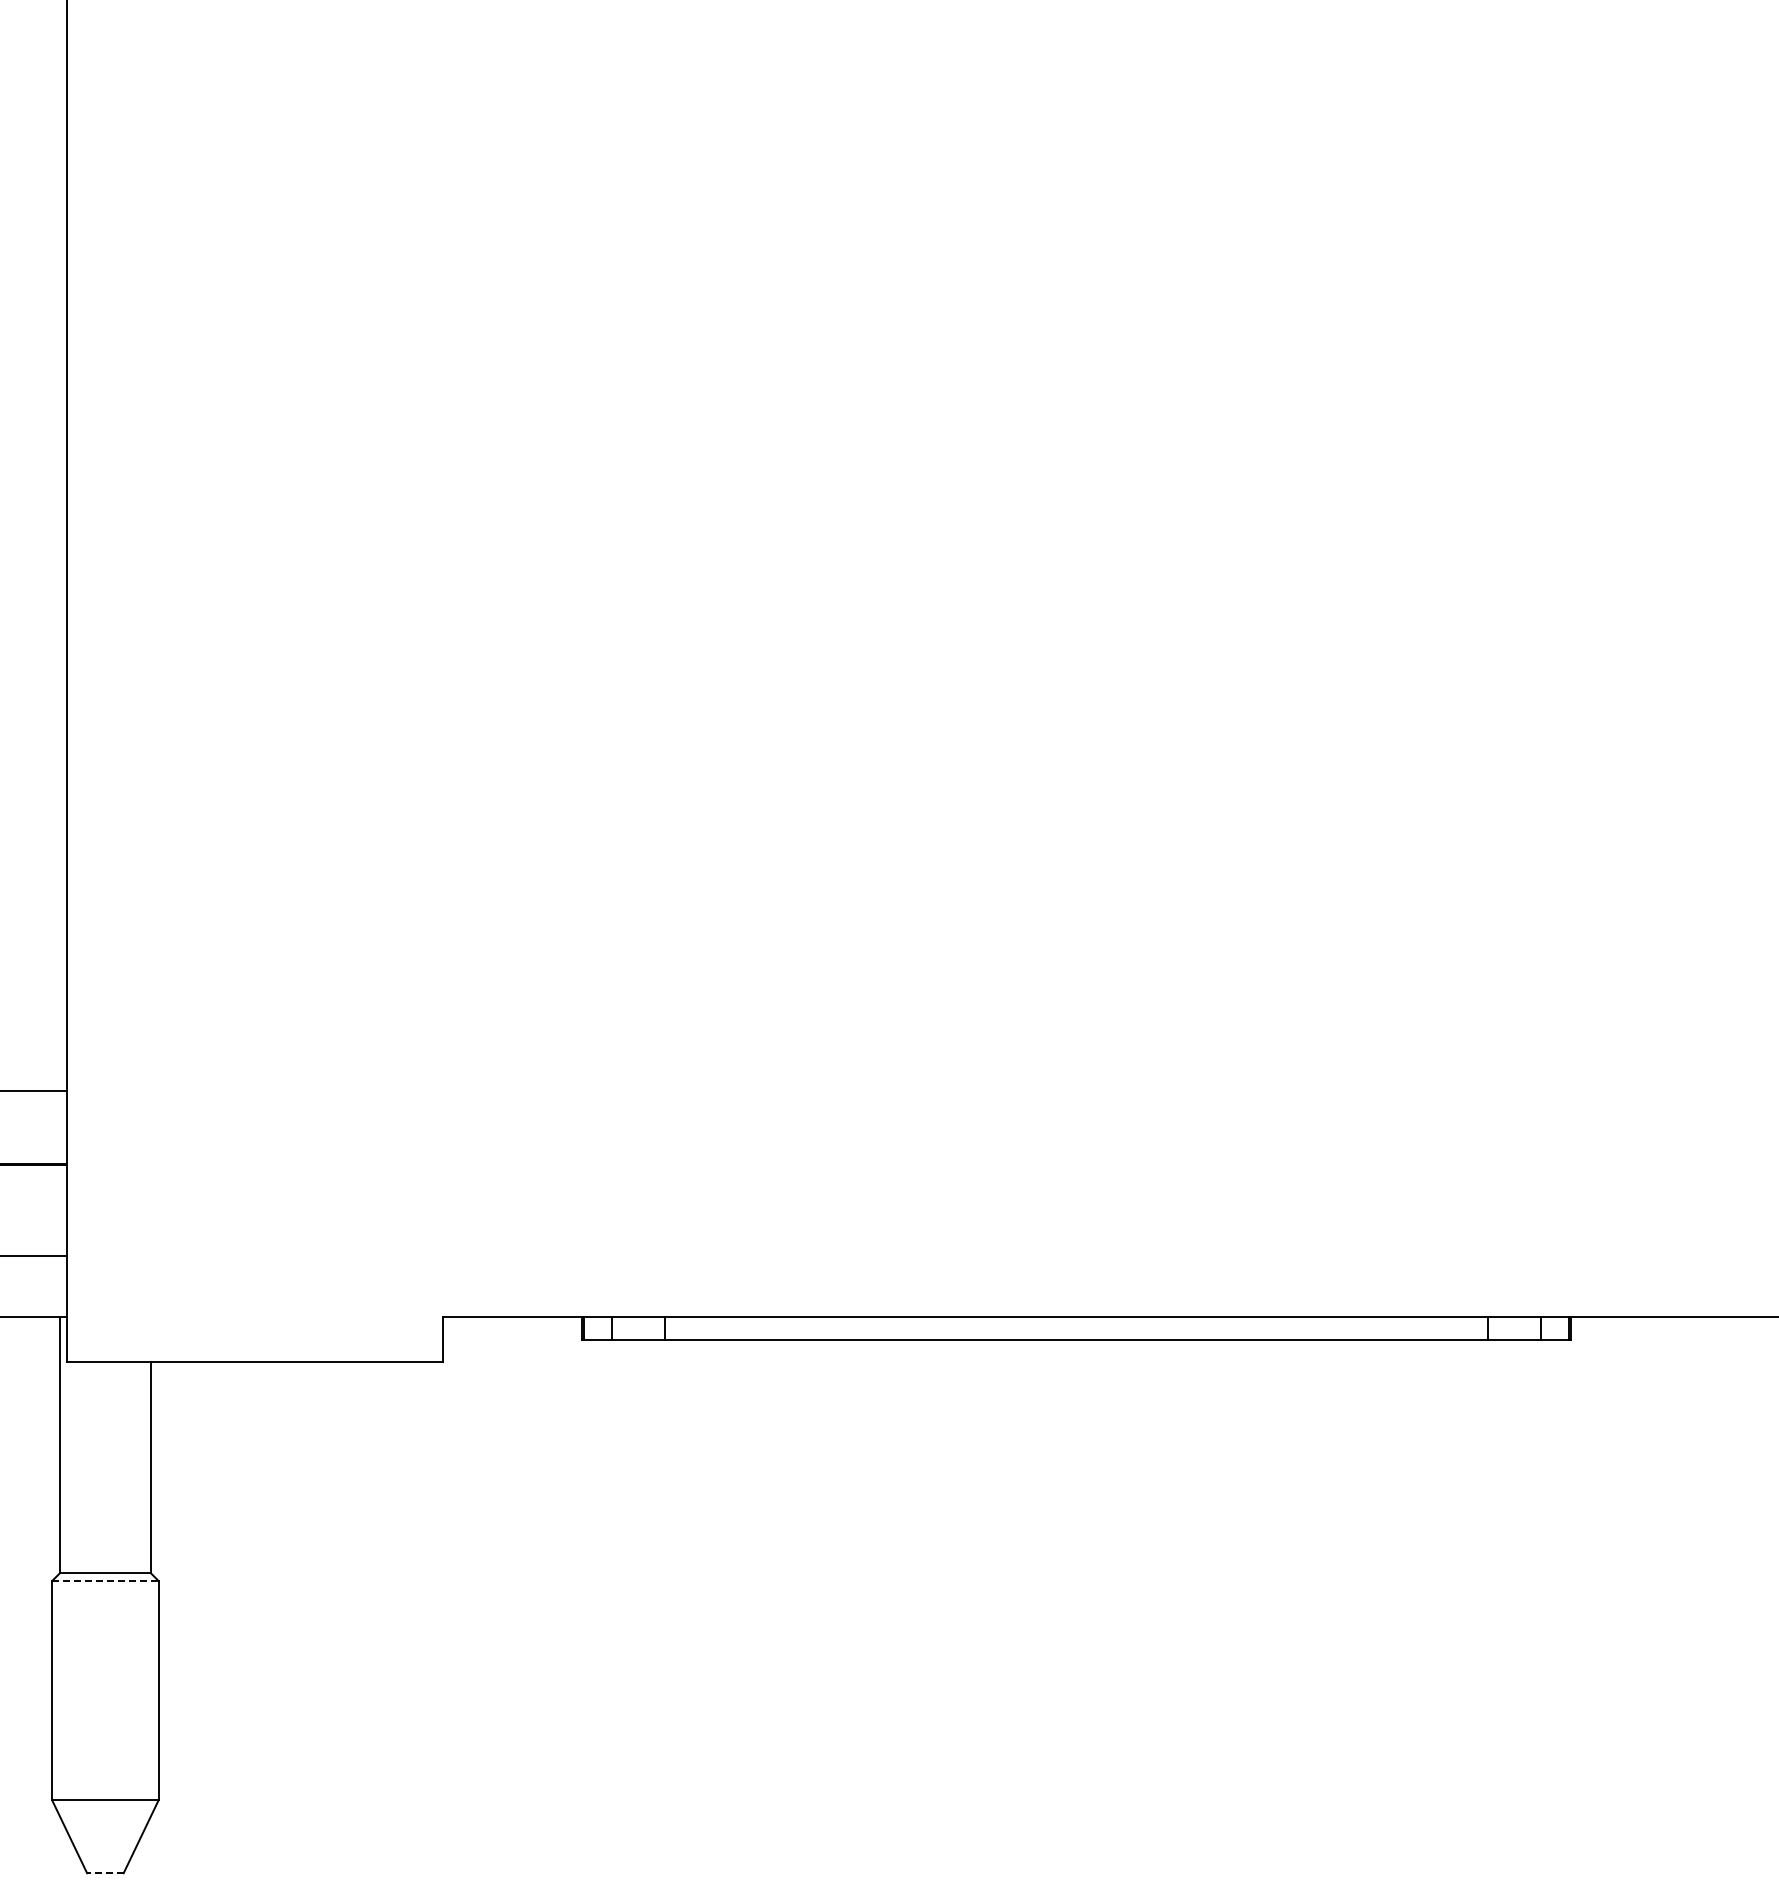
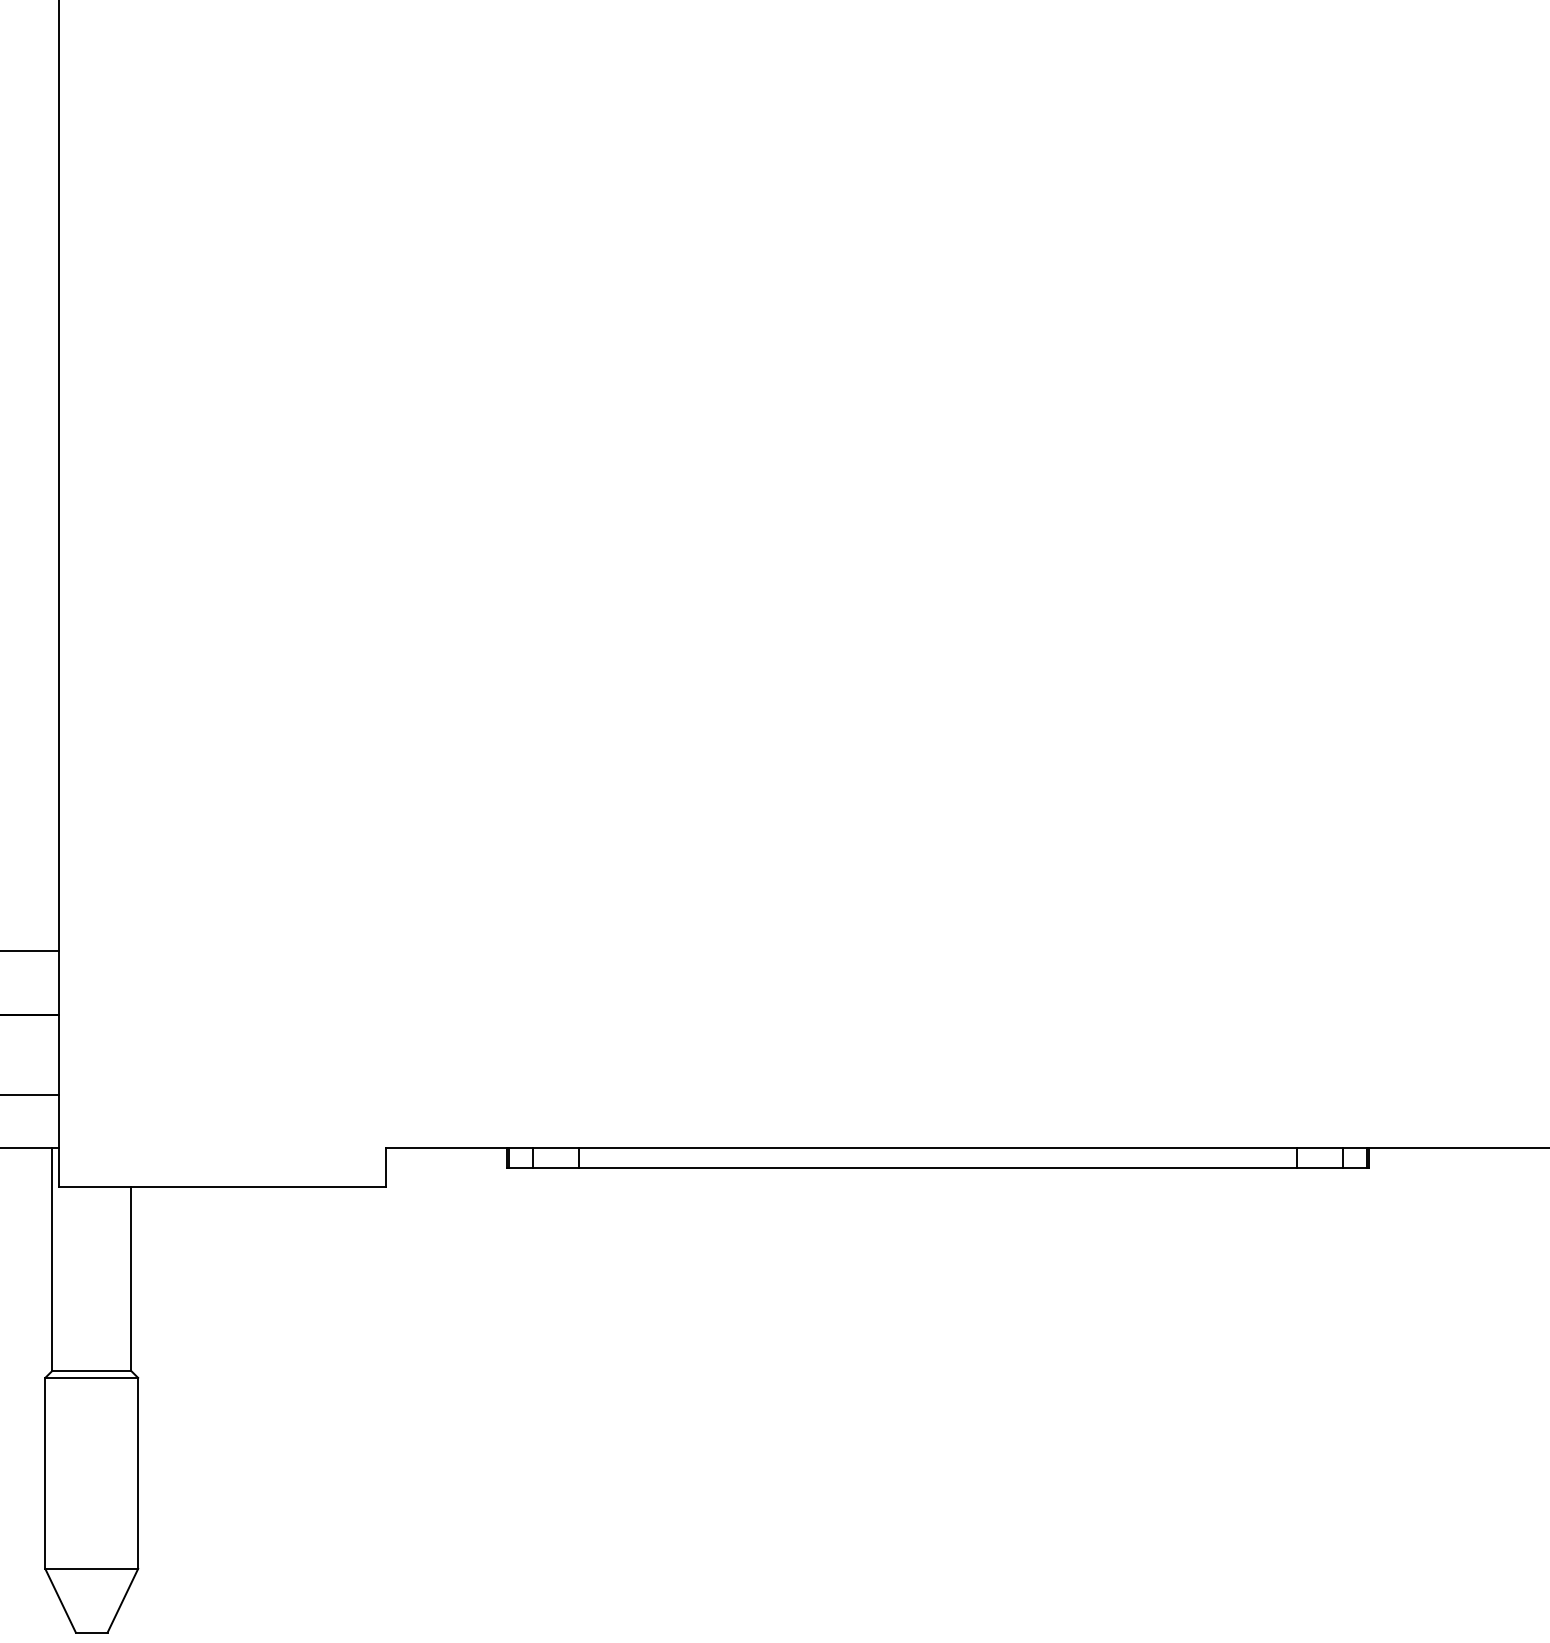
line: (105, 1581) -> (91, 1378), dashed -> solid
line: (104, 1873) -> (90, 1632), dashed -> solid

